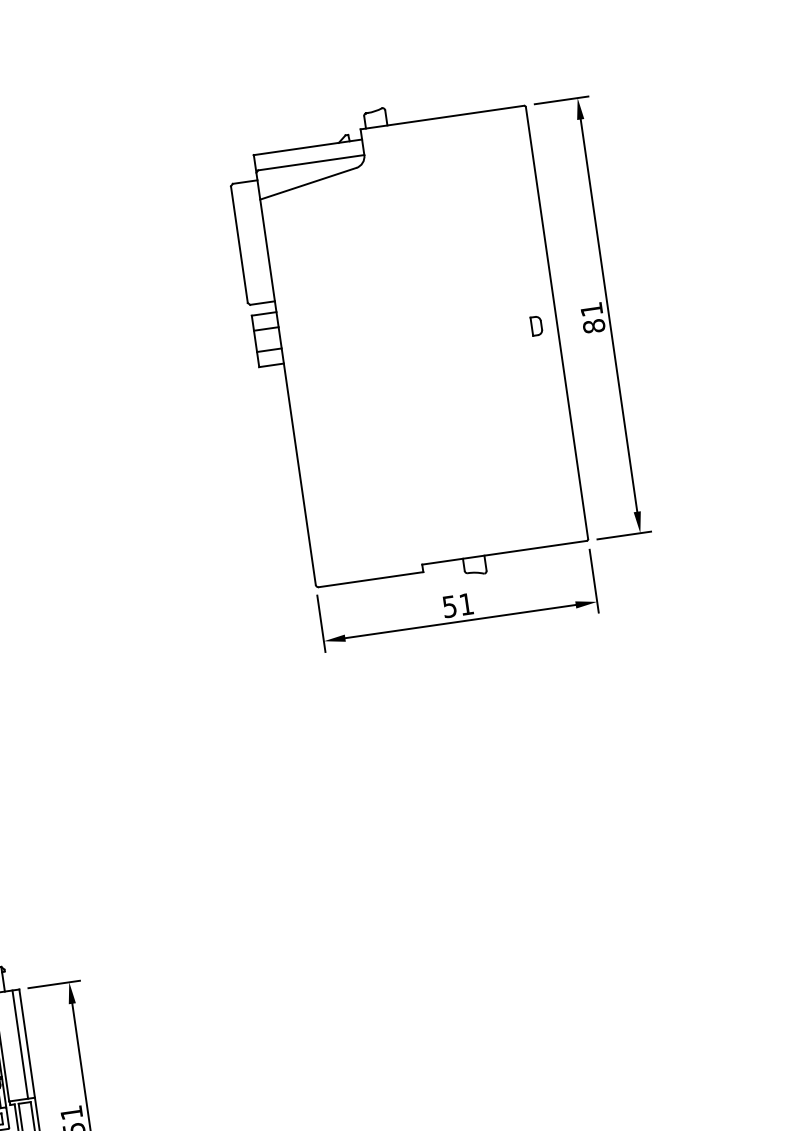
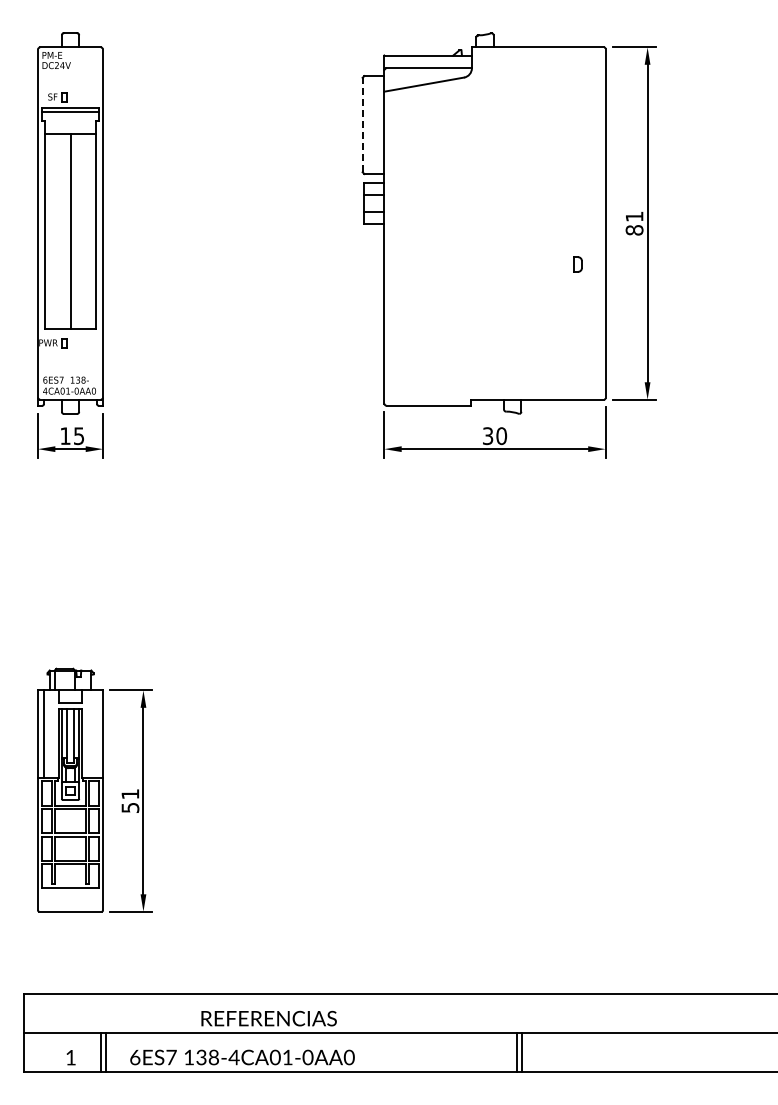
line: (239, 244) -> (362, 124), solid -> dashed
part: (535, 326) -> (577, 264), moved
text: (459, 605) -> (495, 436), 51 -> 30
line: (20, 1044) -> (97, 734), removed

